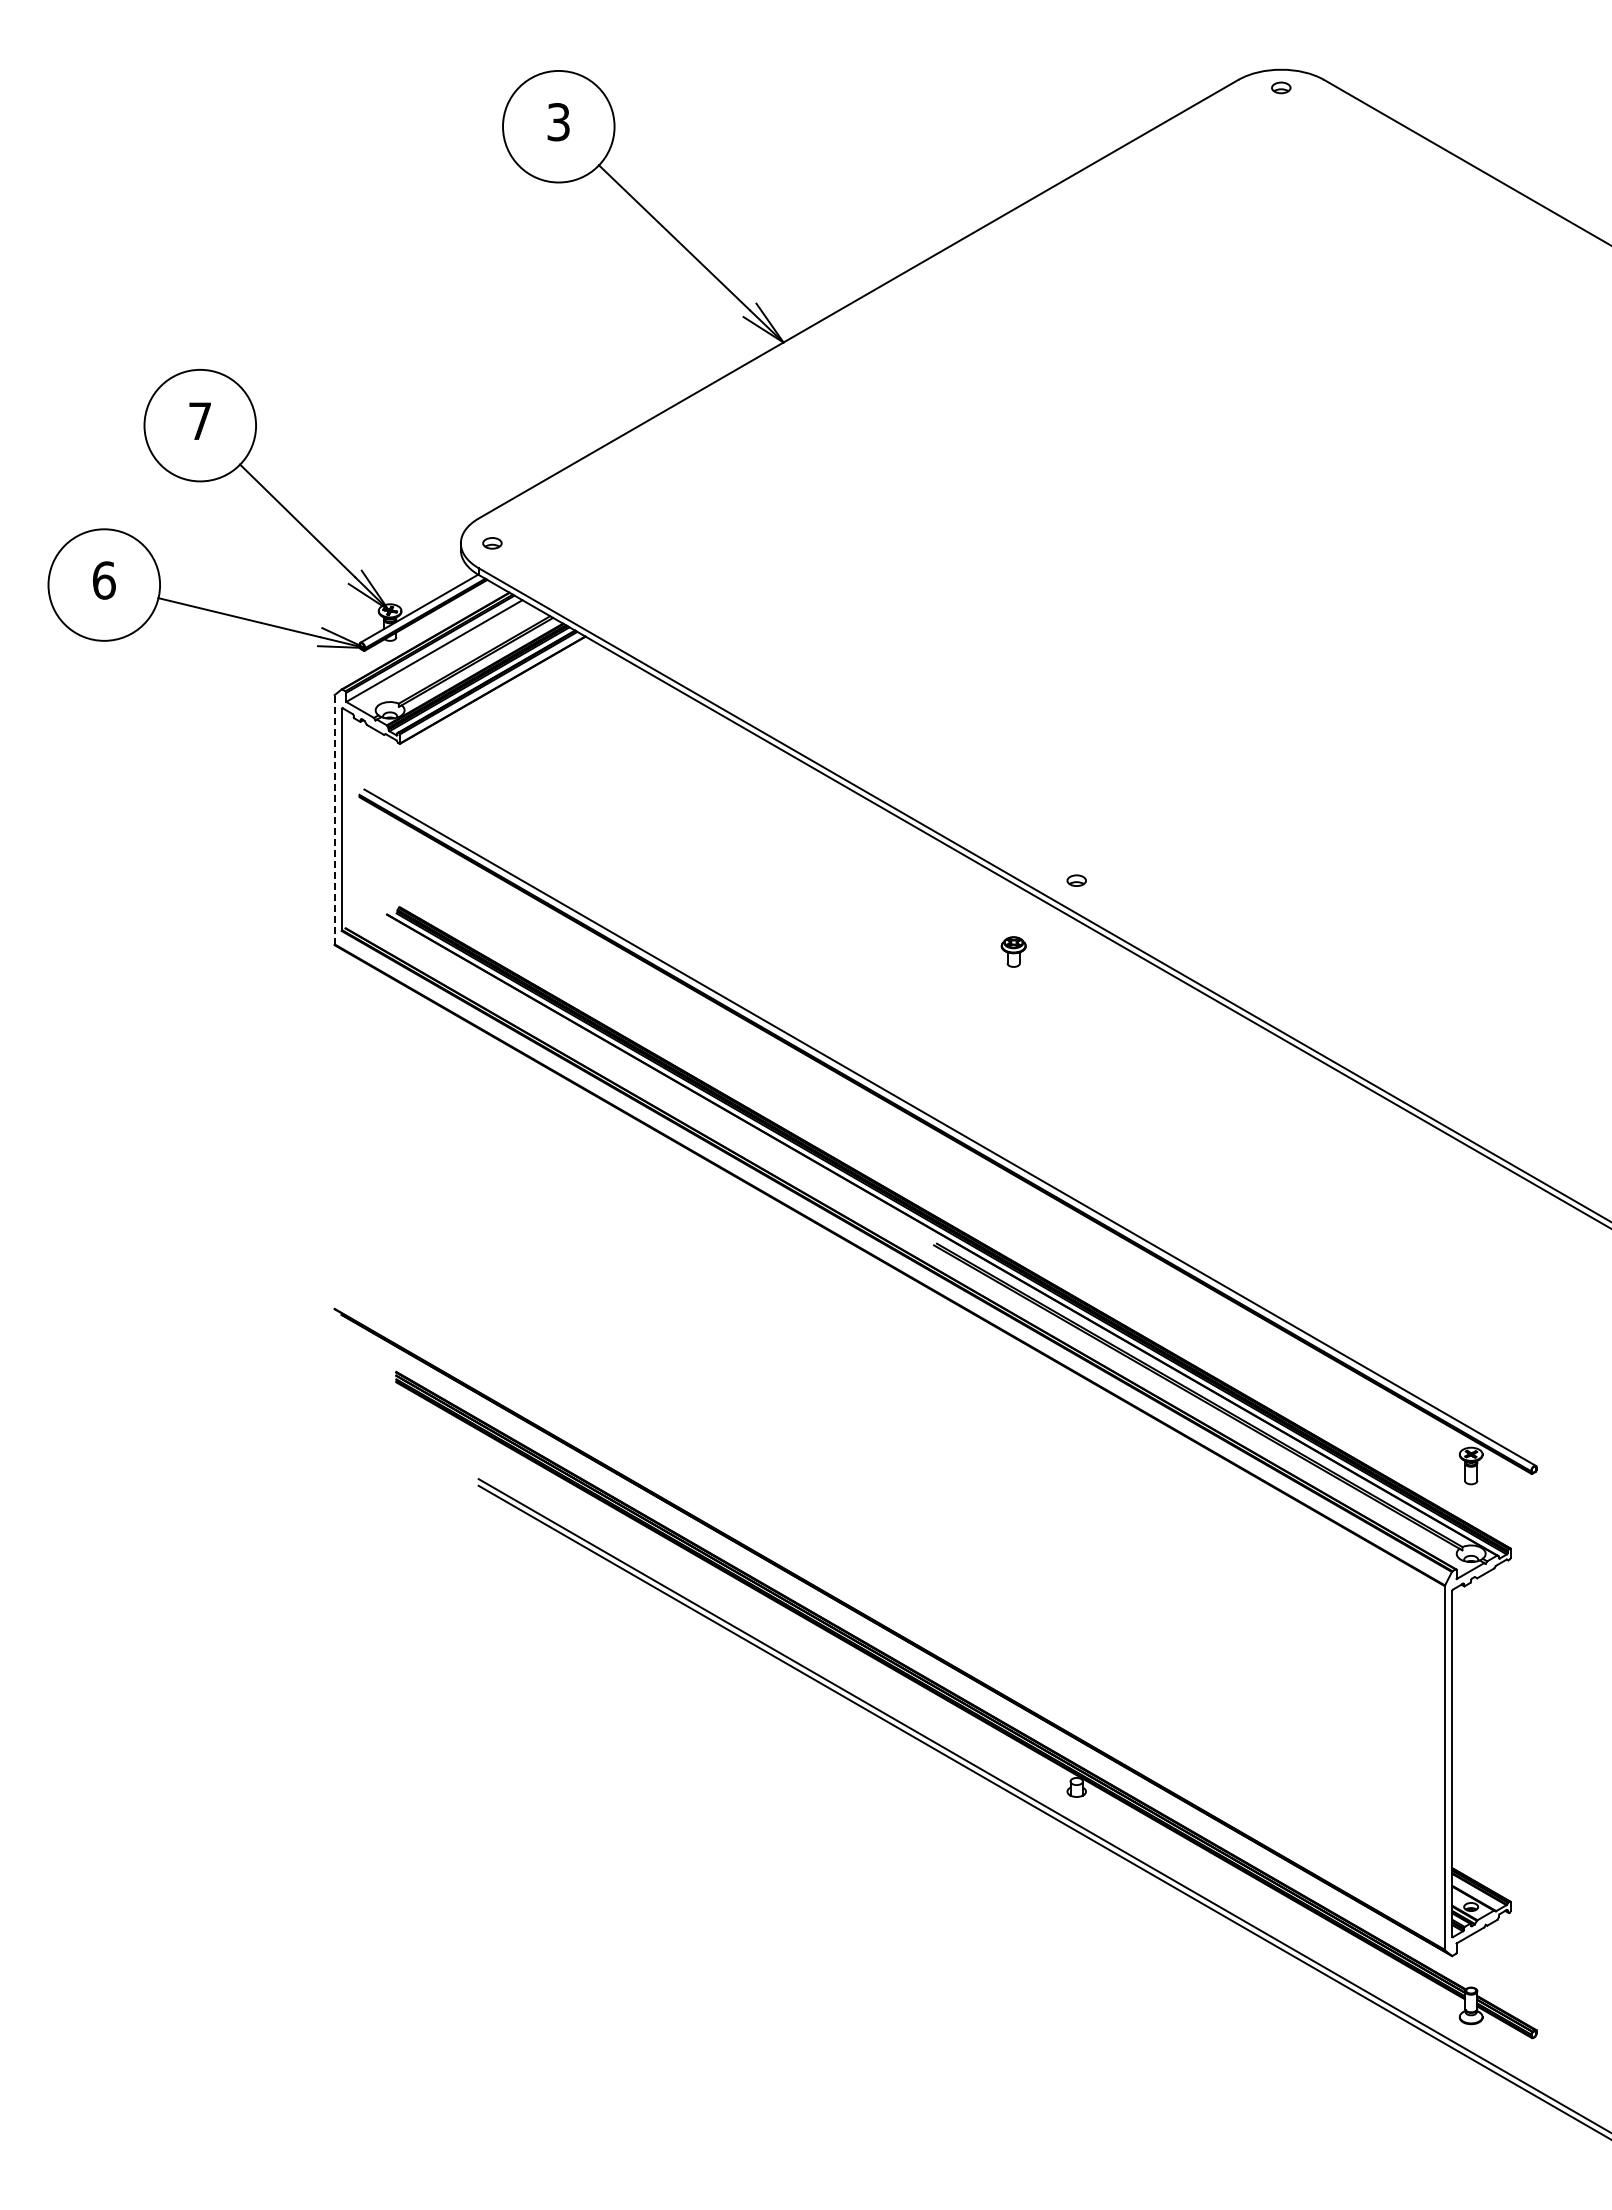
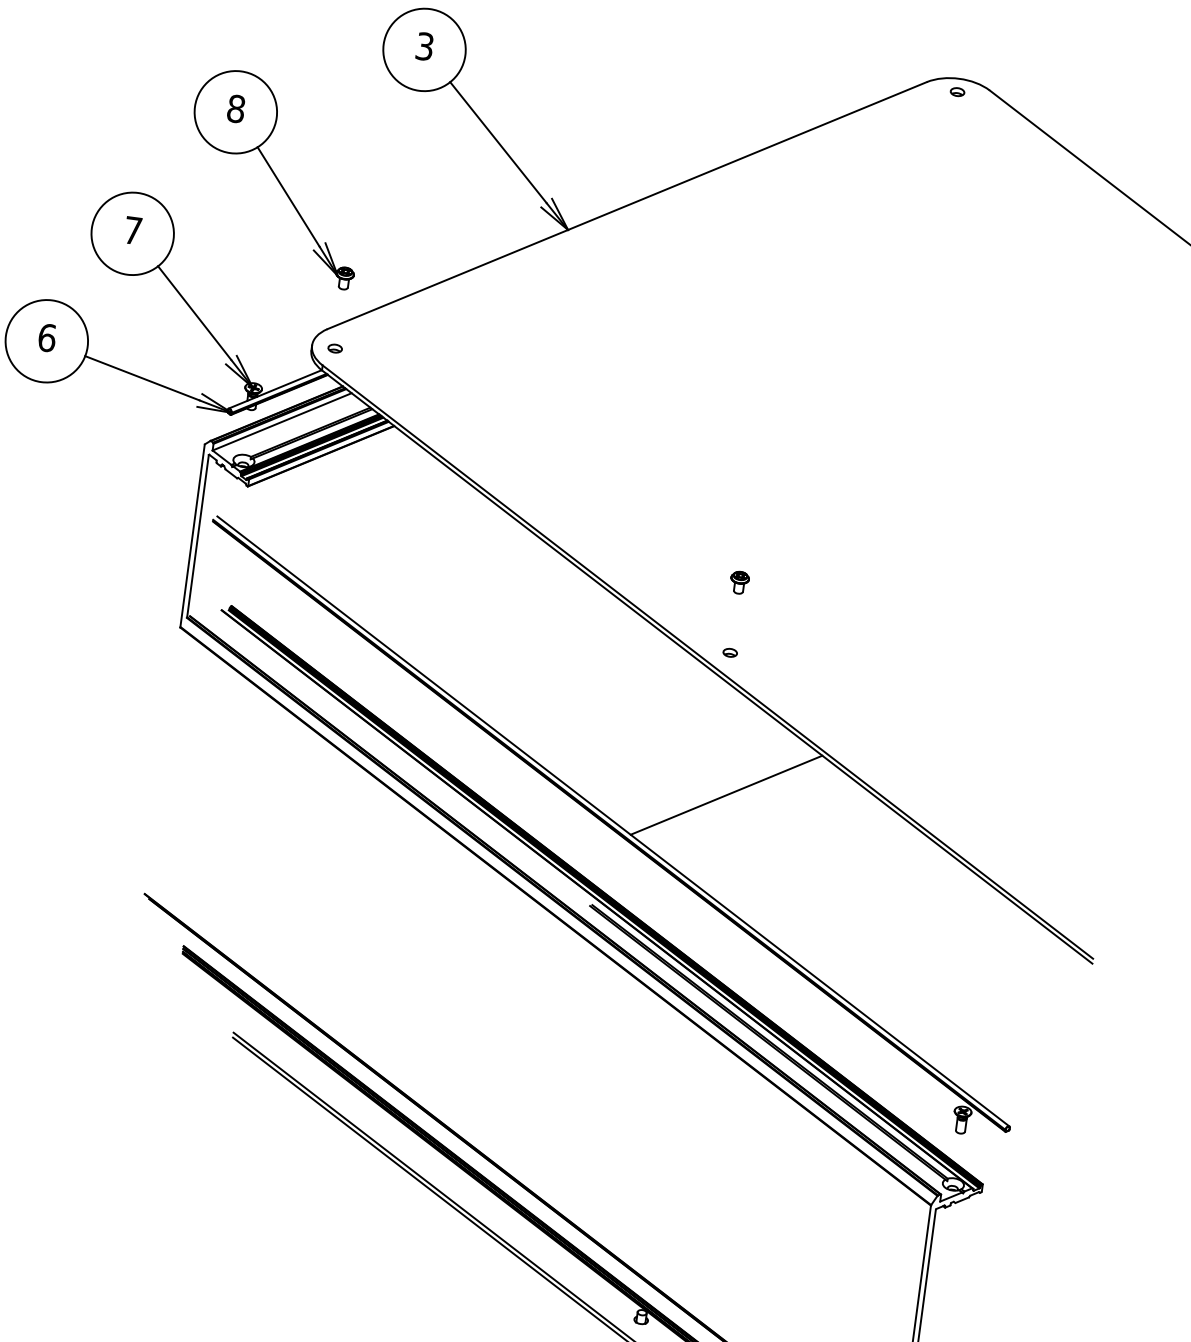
part: (382, 325) -> (275, 178), added
line: (334, 820) -> (192, 536), dashed -> solid
part: (1013, 951) -> (739, 582), moved
line: (1096, 1072) -> (725, 795), added

